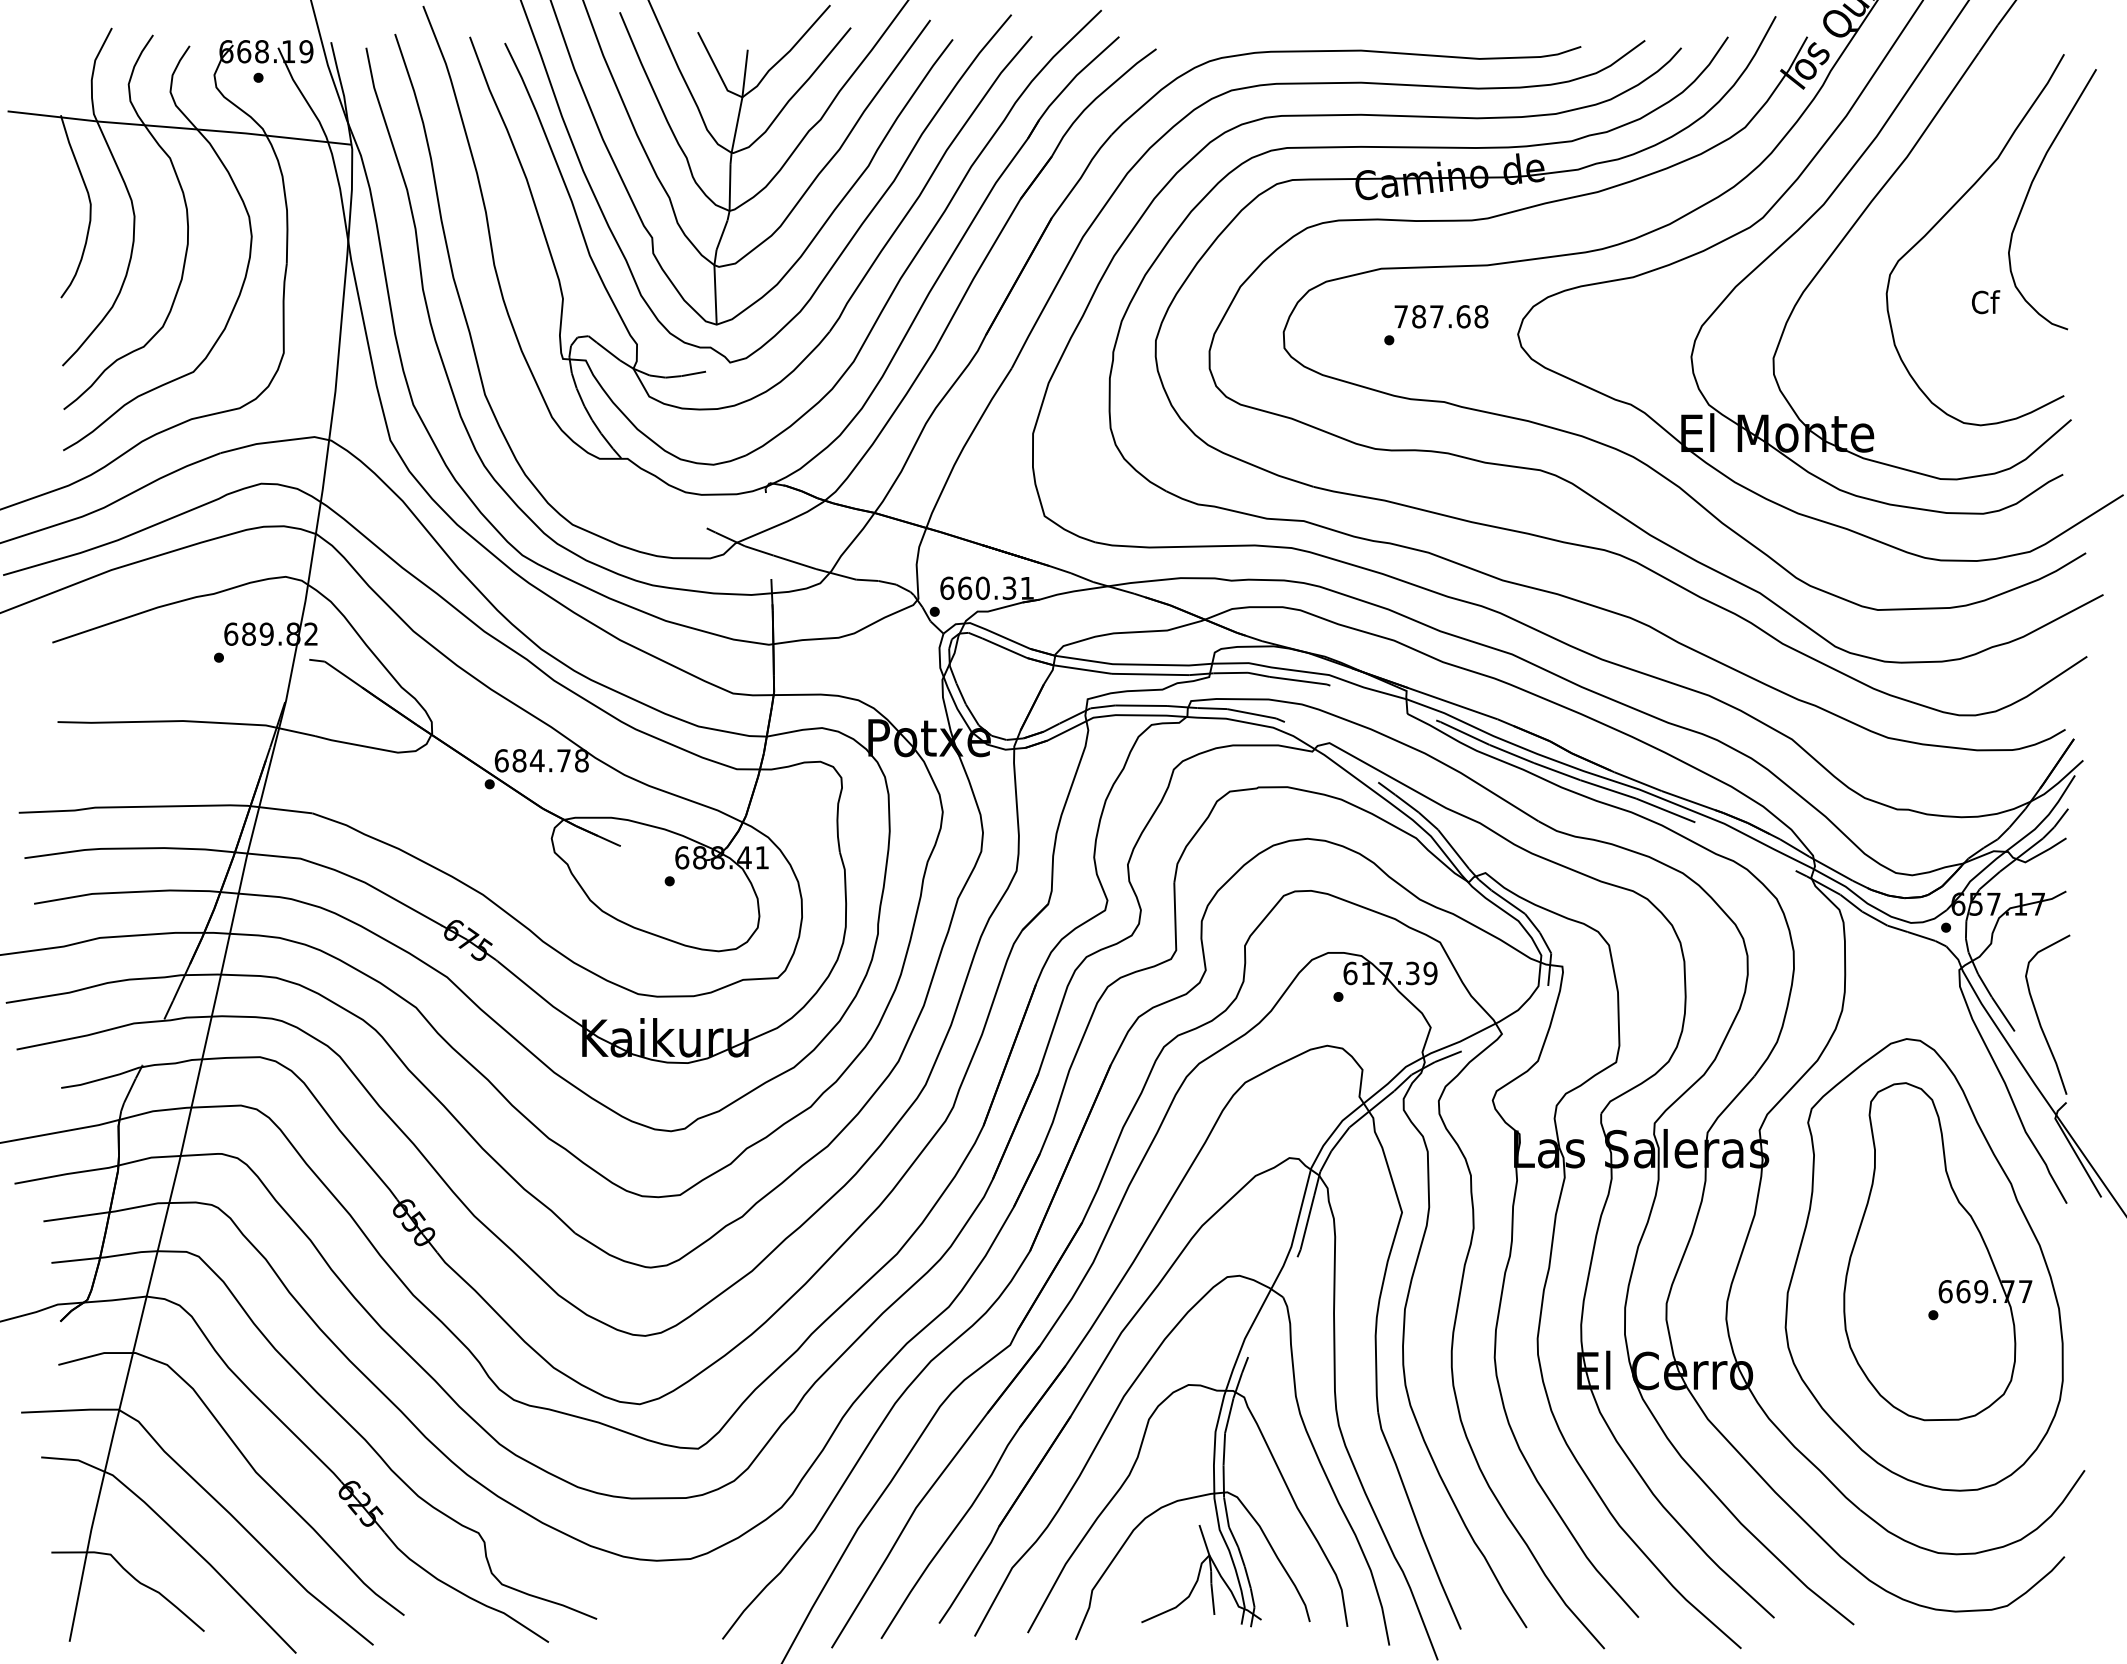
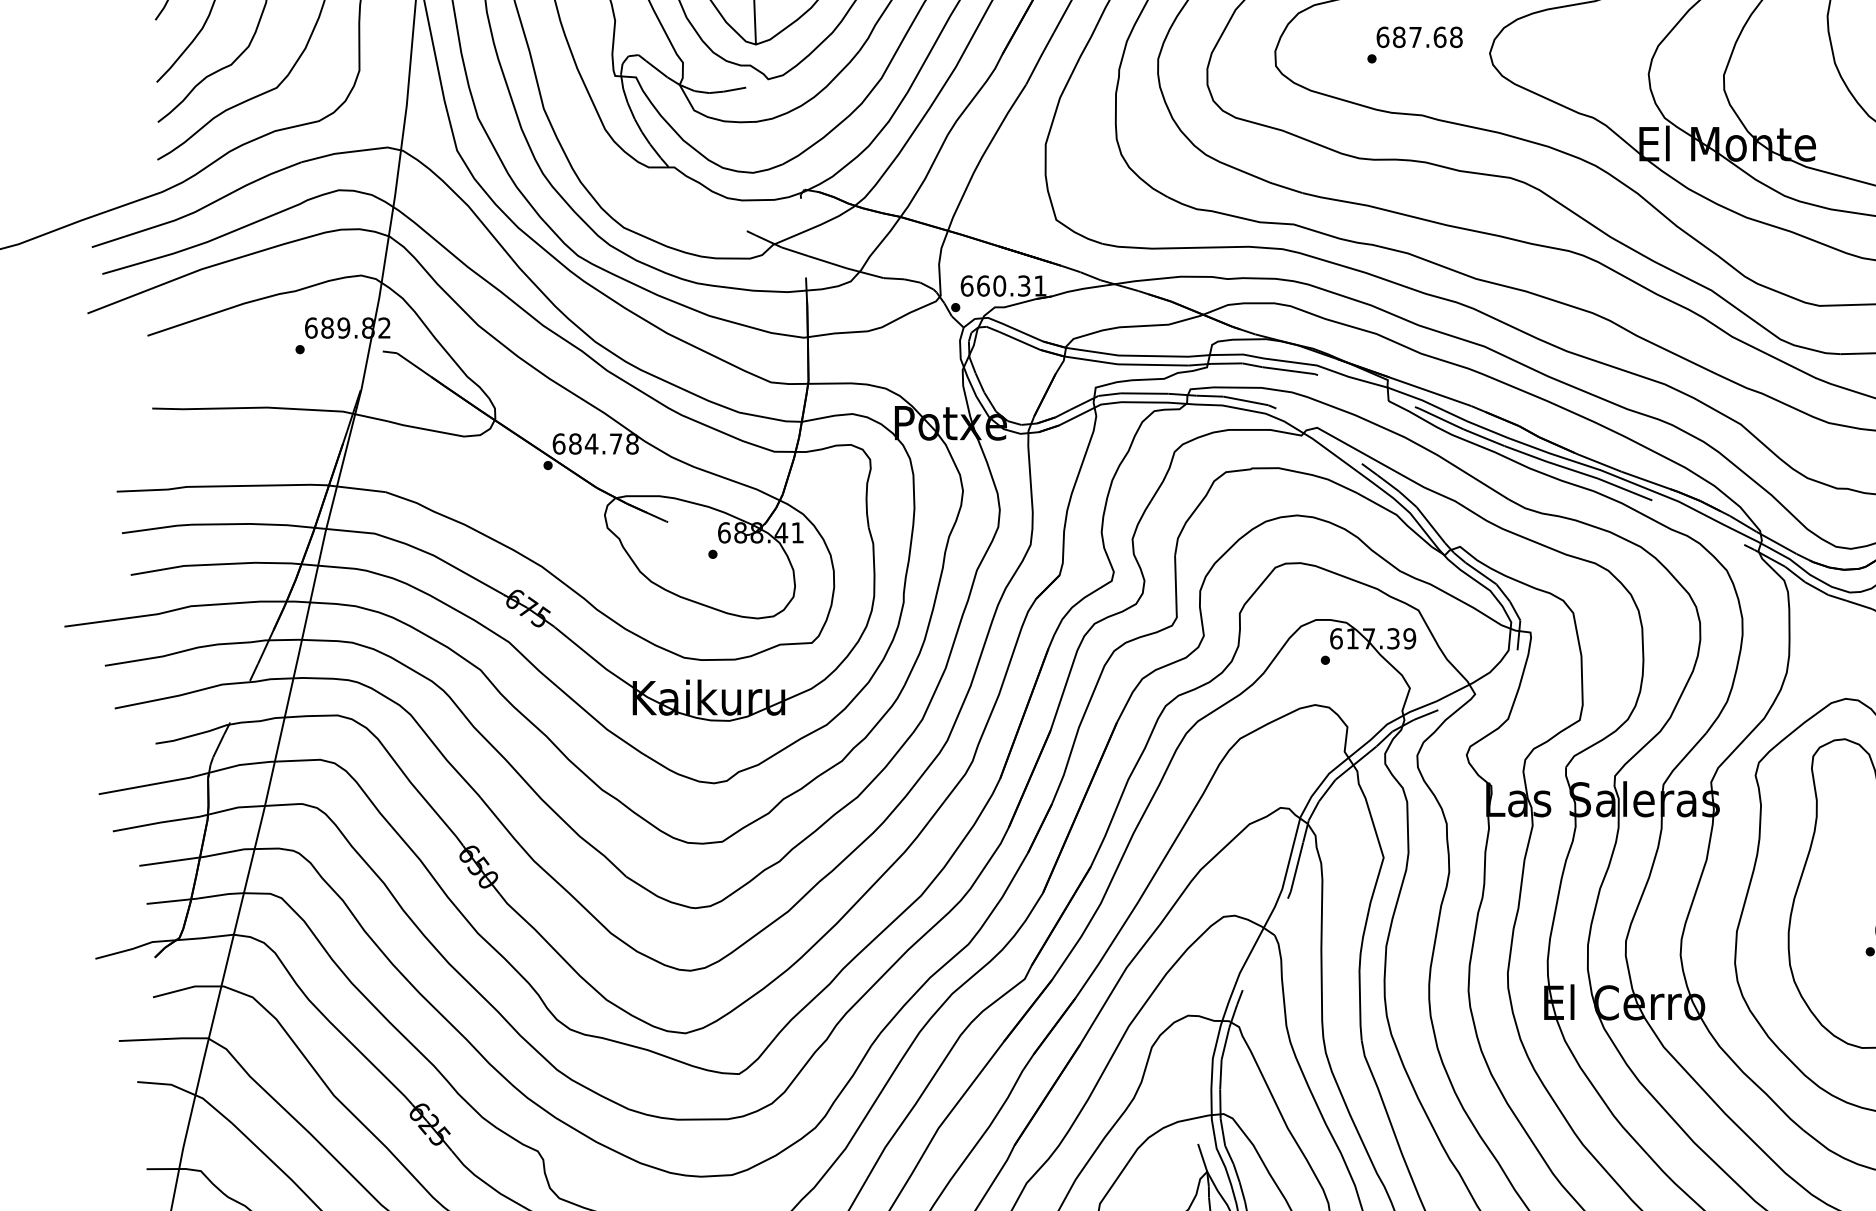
text: (1401, 316) -> (1383, 37), 787.68 -> 687.68

